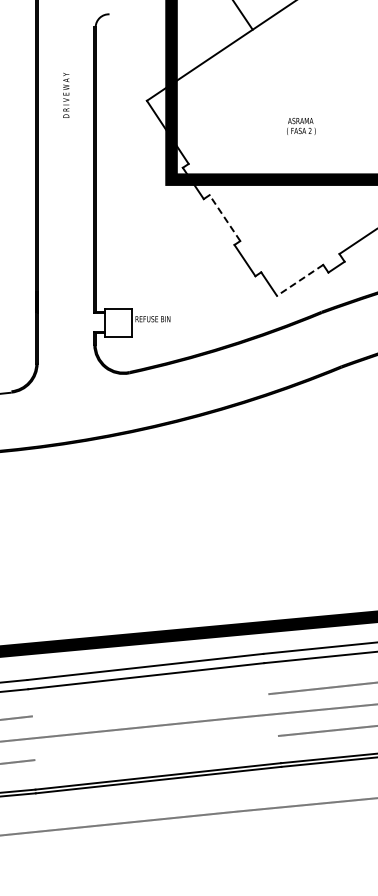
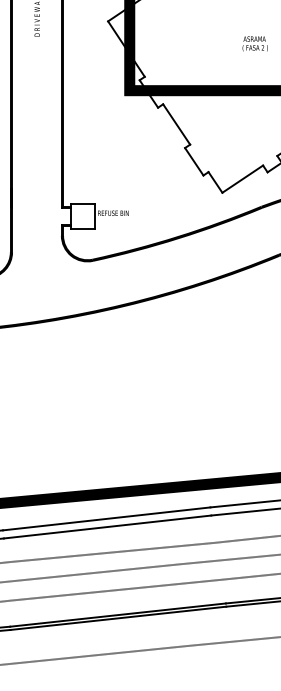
text: (301, 126) -> (255, 43), moved
line: (224, 218) -> (176, 124), dashed -> solid
line: (300, 280) -> (243, 179), dashed -> solid
line: (150, 705) -> (111, 552), added
line: (156, 748) -> (116, 590), added

